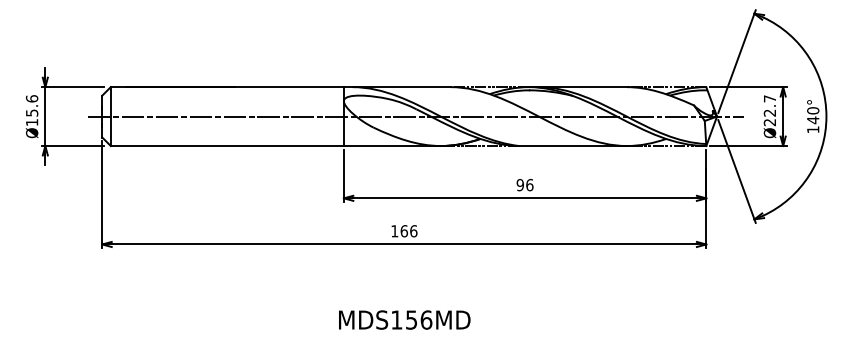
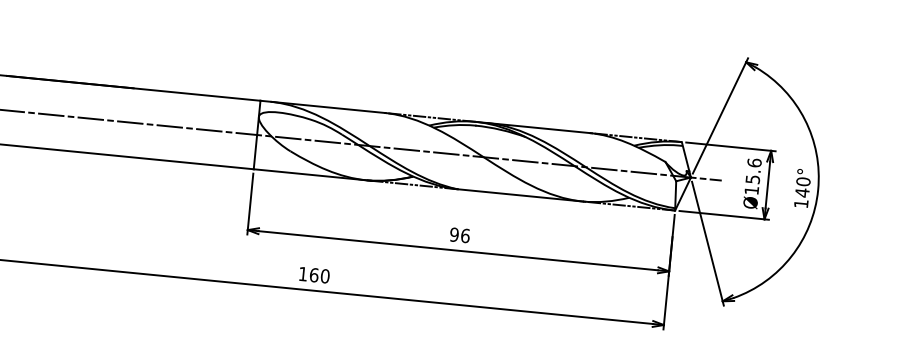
text: (769, 110) -> (752, 176), Ø22.7 -> Ø15.6
text: (413, 231) -> (324, 276), 166 -> 160

